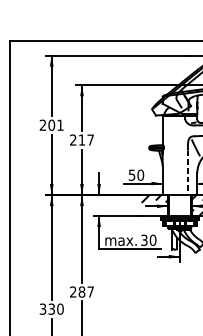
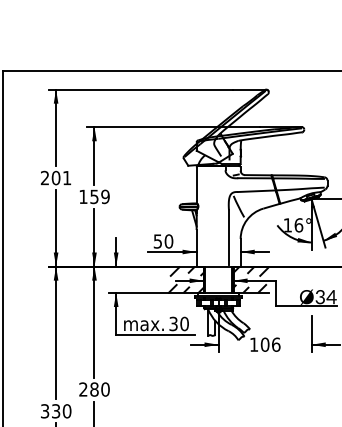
text: (82, 139) -> (94, 196), 217 -> 159
line: (187, 172) -> (228, 238), dashed -> solid
hatch: (153, 212) -> (185, 288), added
text: (90, 291) -> (105, 389), 287 -> 280

